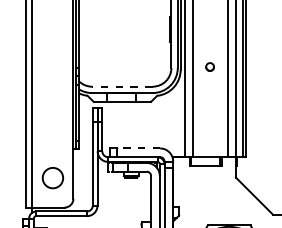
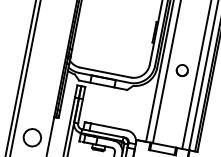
circle: (209, 66) -> (181, 69), size x1.67
line: (121, 86) -> (104, 72), dashed -> solid
line: (138, 148) -> (108, 127), dashed -> solid

